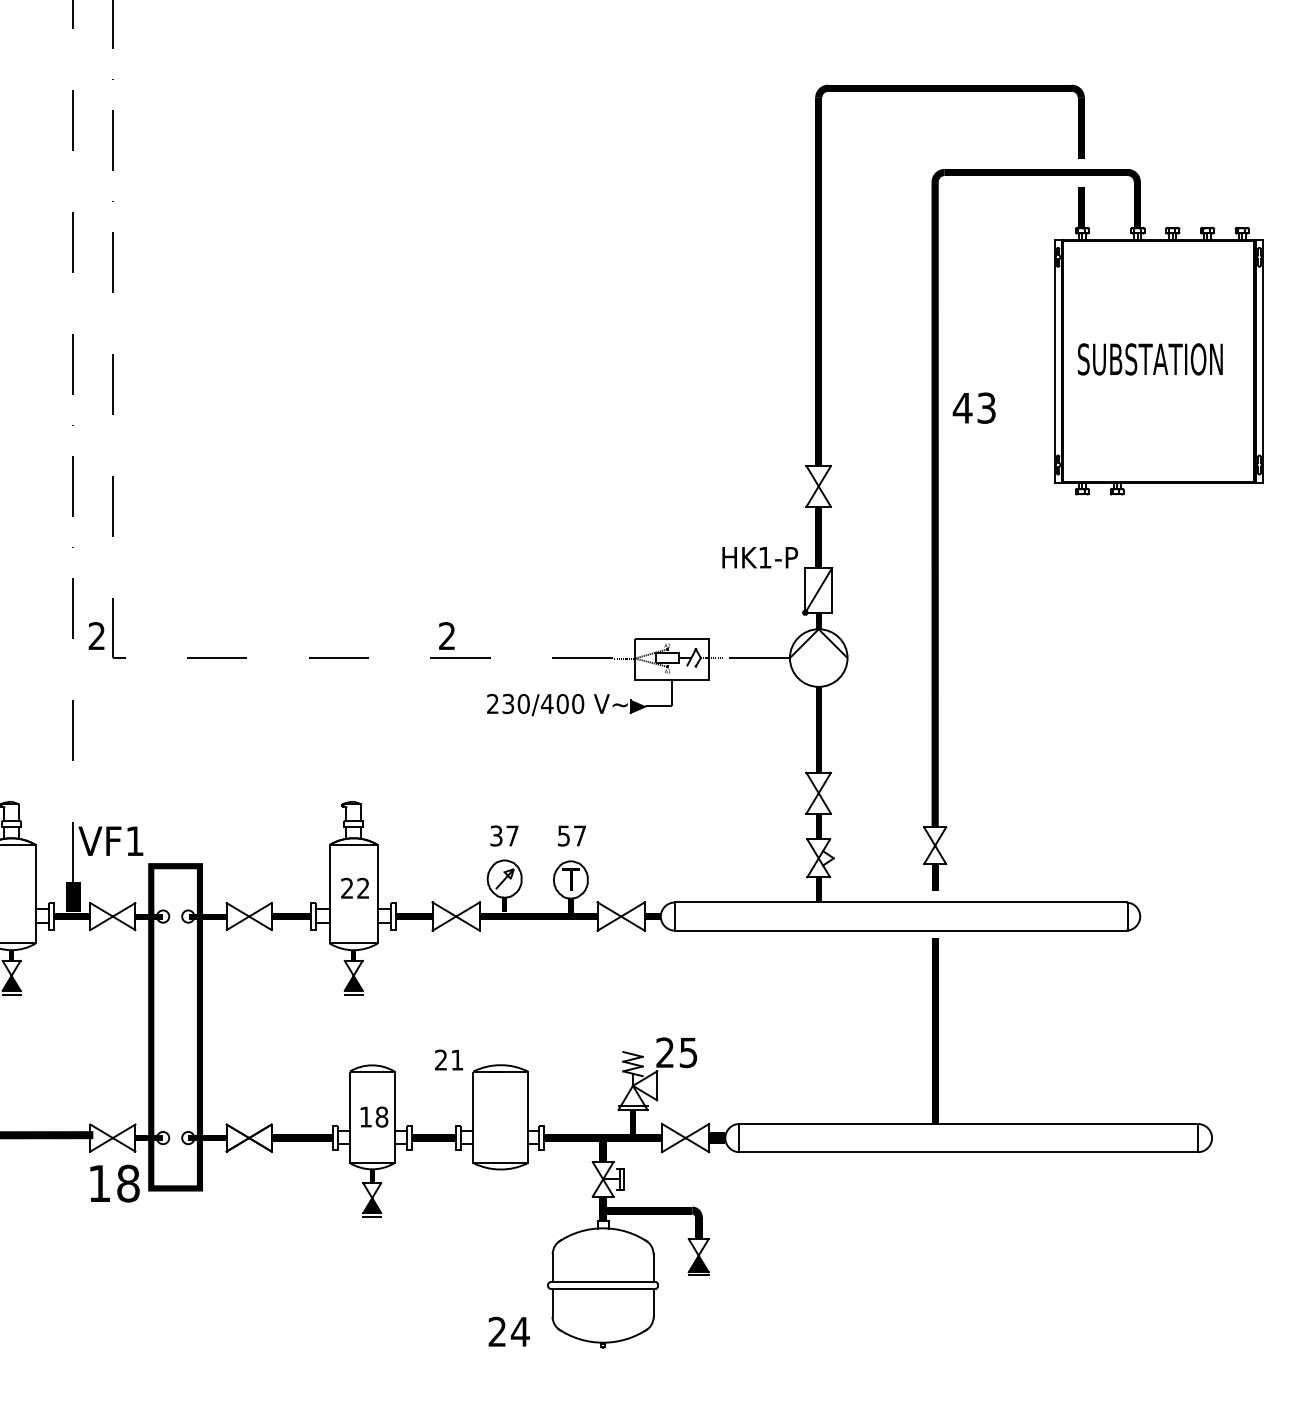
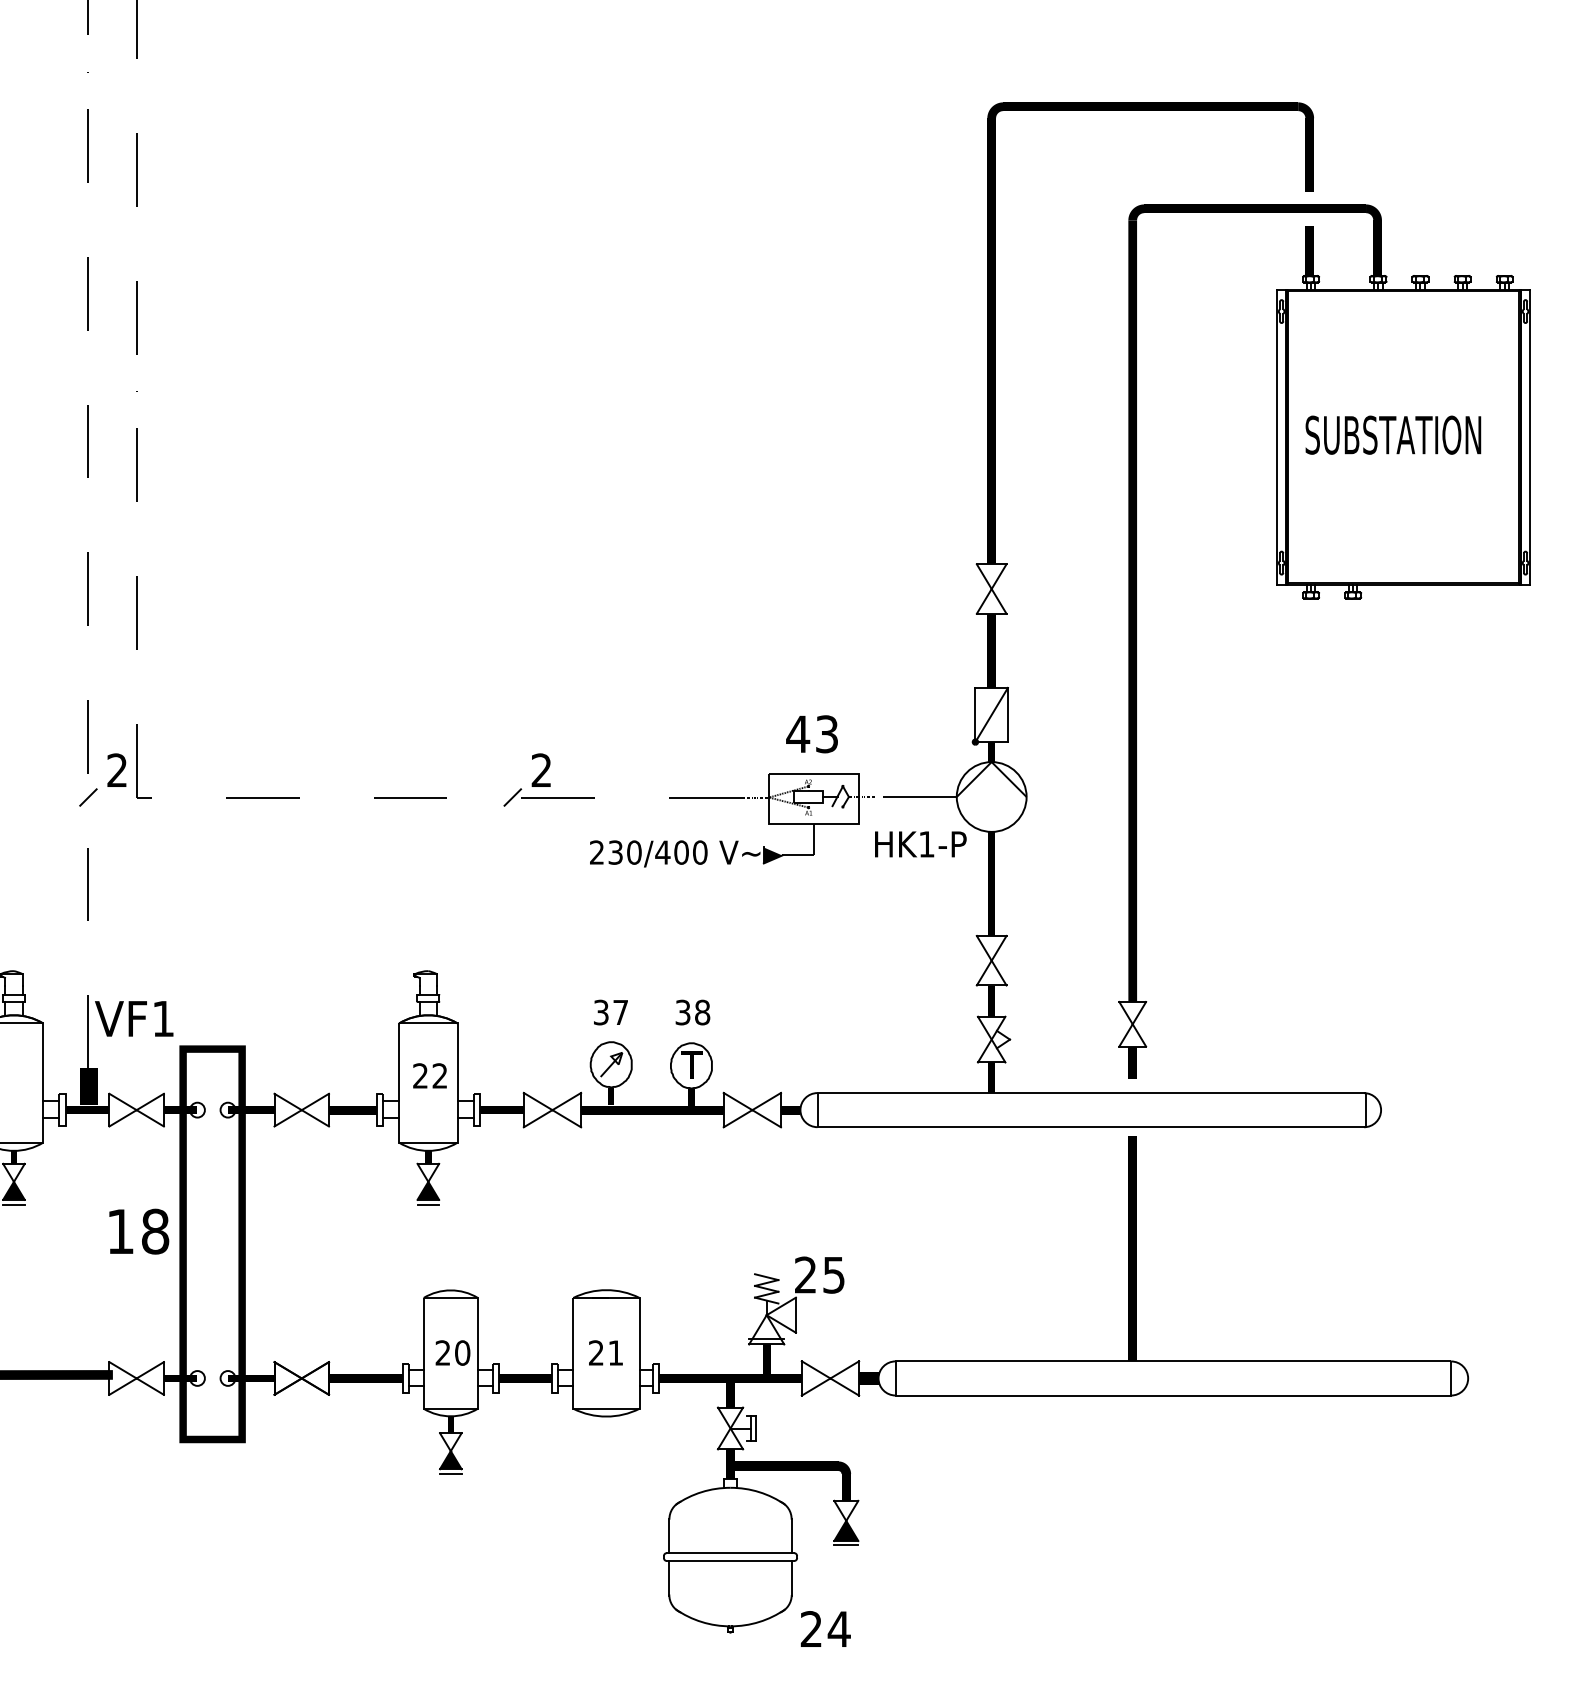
text: (973, 408) -> (811, 734), moved
text: (759, 557) -> (920, 844), moved
line: (73, 658) -> (88, 797), added
line: (423, 658) -> (512, 797), added
text: (572, 835) -> (693, 1012), 57 -> 38
text: (448, 1059) -> (605, 1352), moved
text: (373, 1116) -> (452, 1352), 18 -> 20
text: (115, 1183) -> (139, 1231), moved
text: (509, 1331) -> (825, 1628), moved

